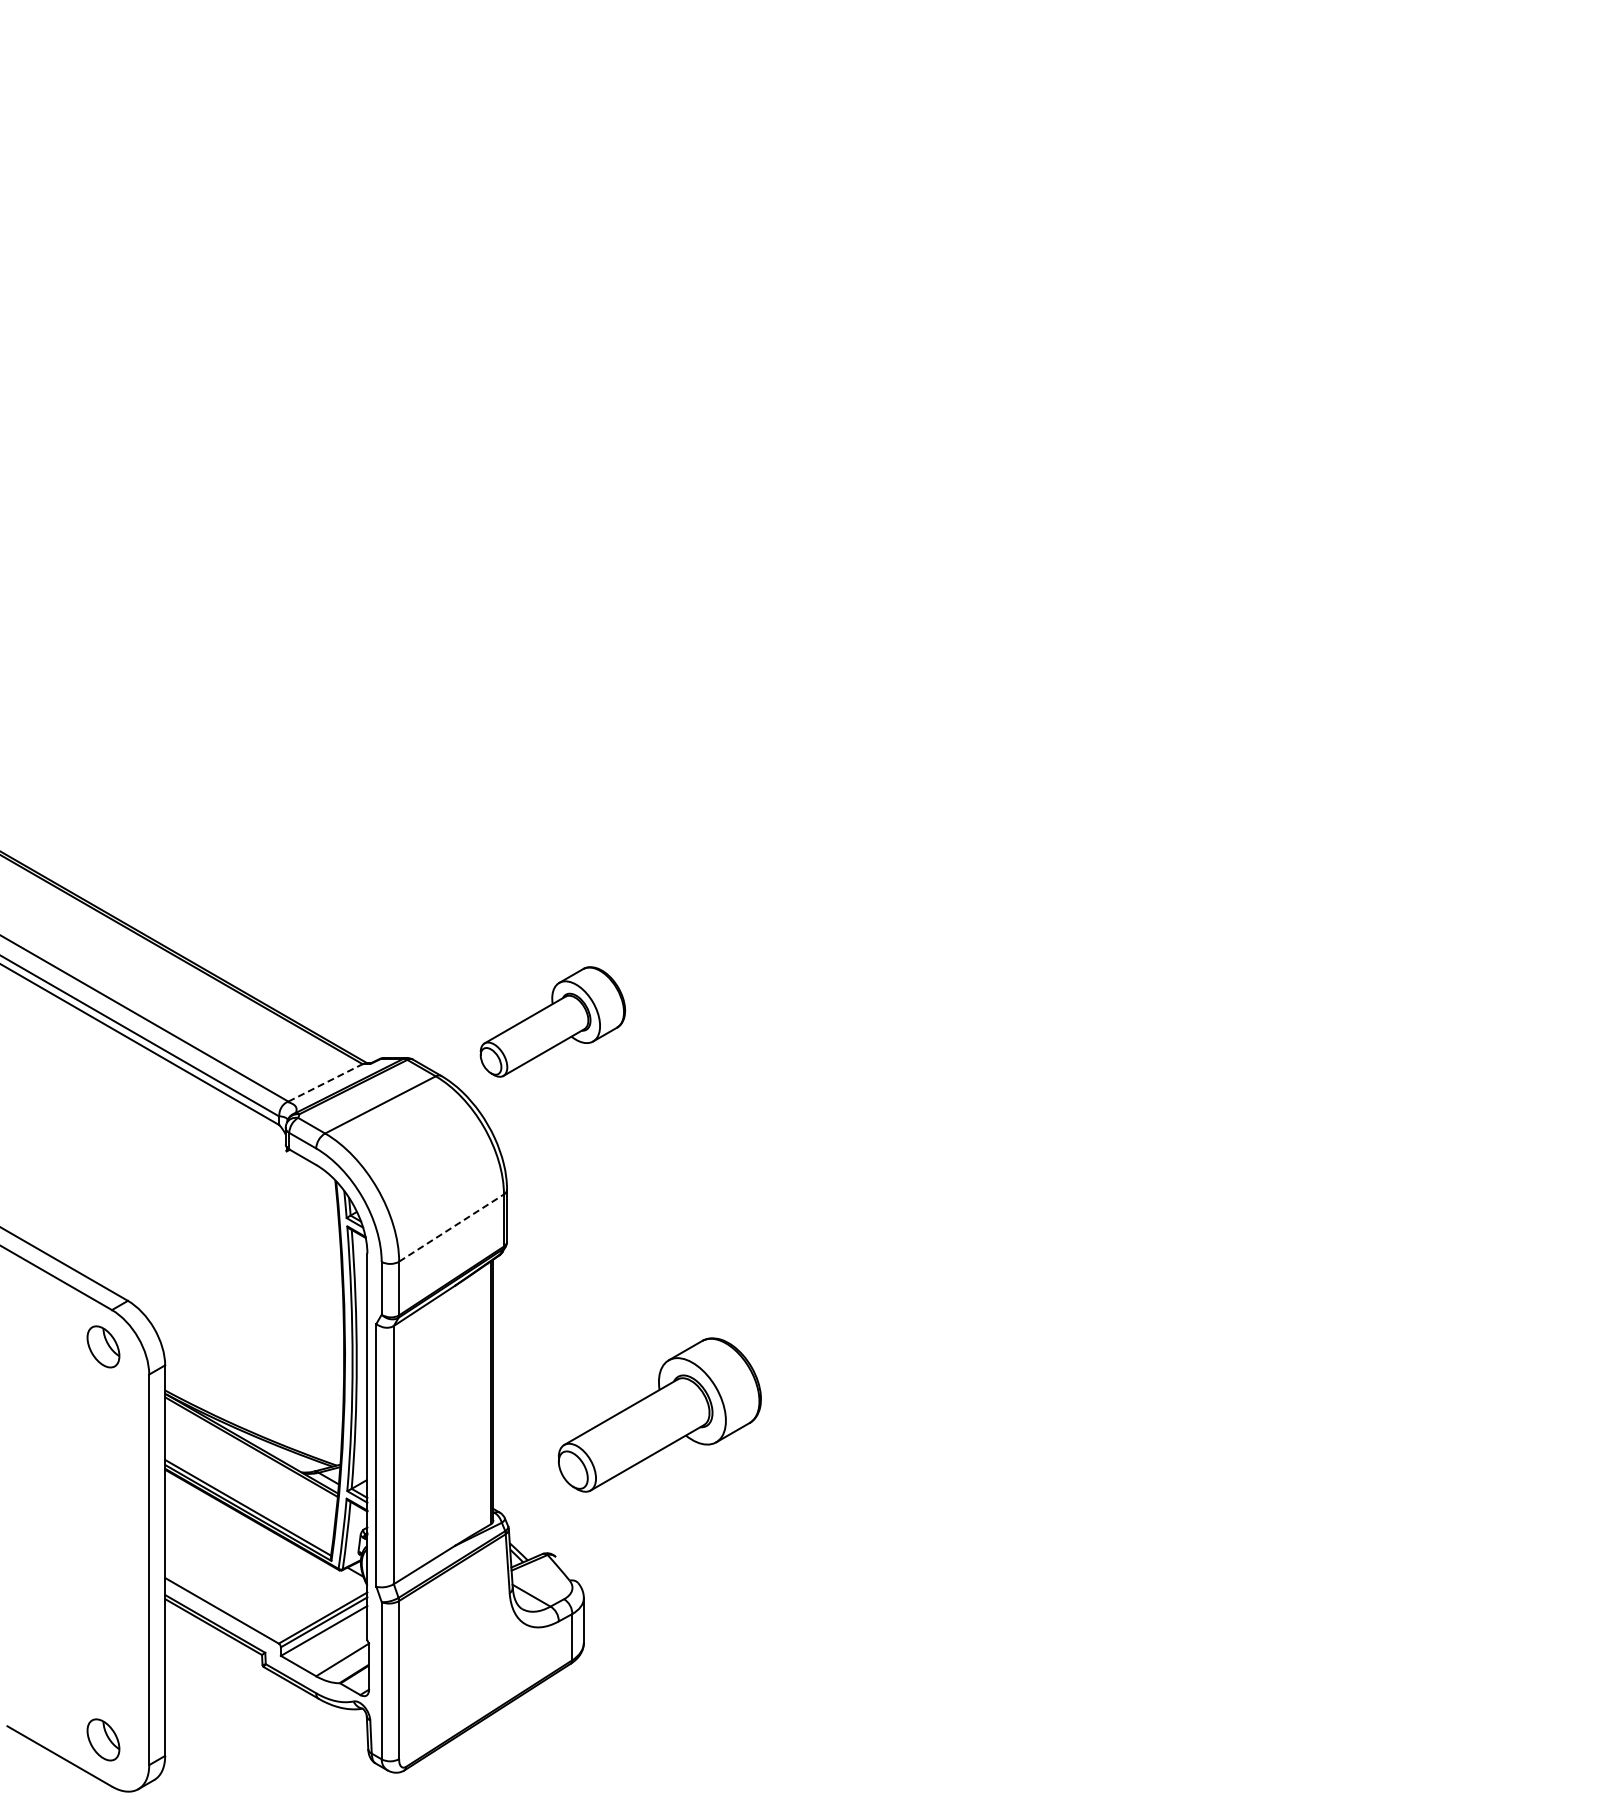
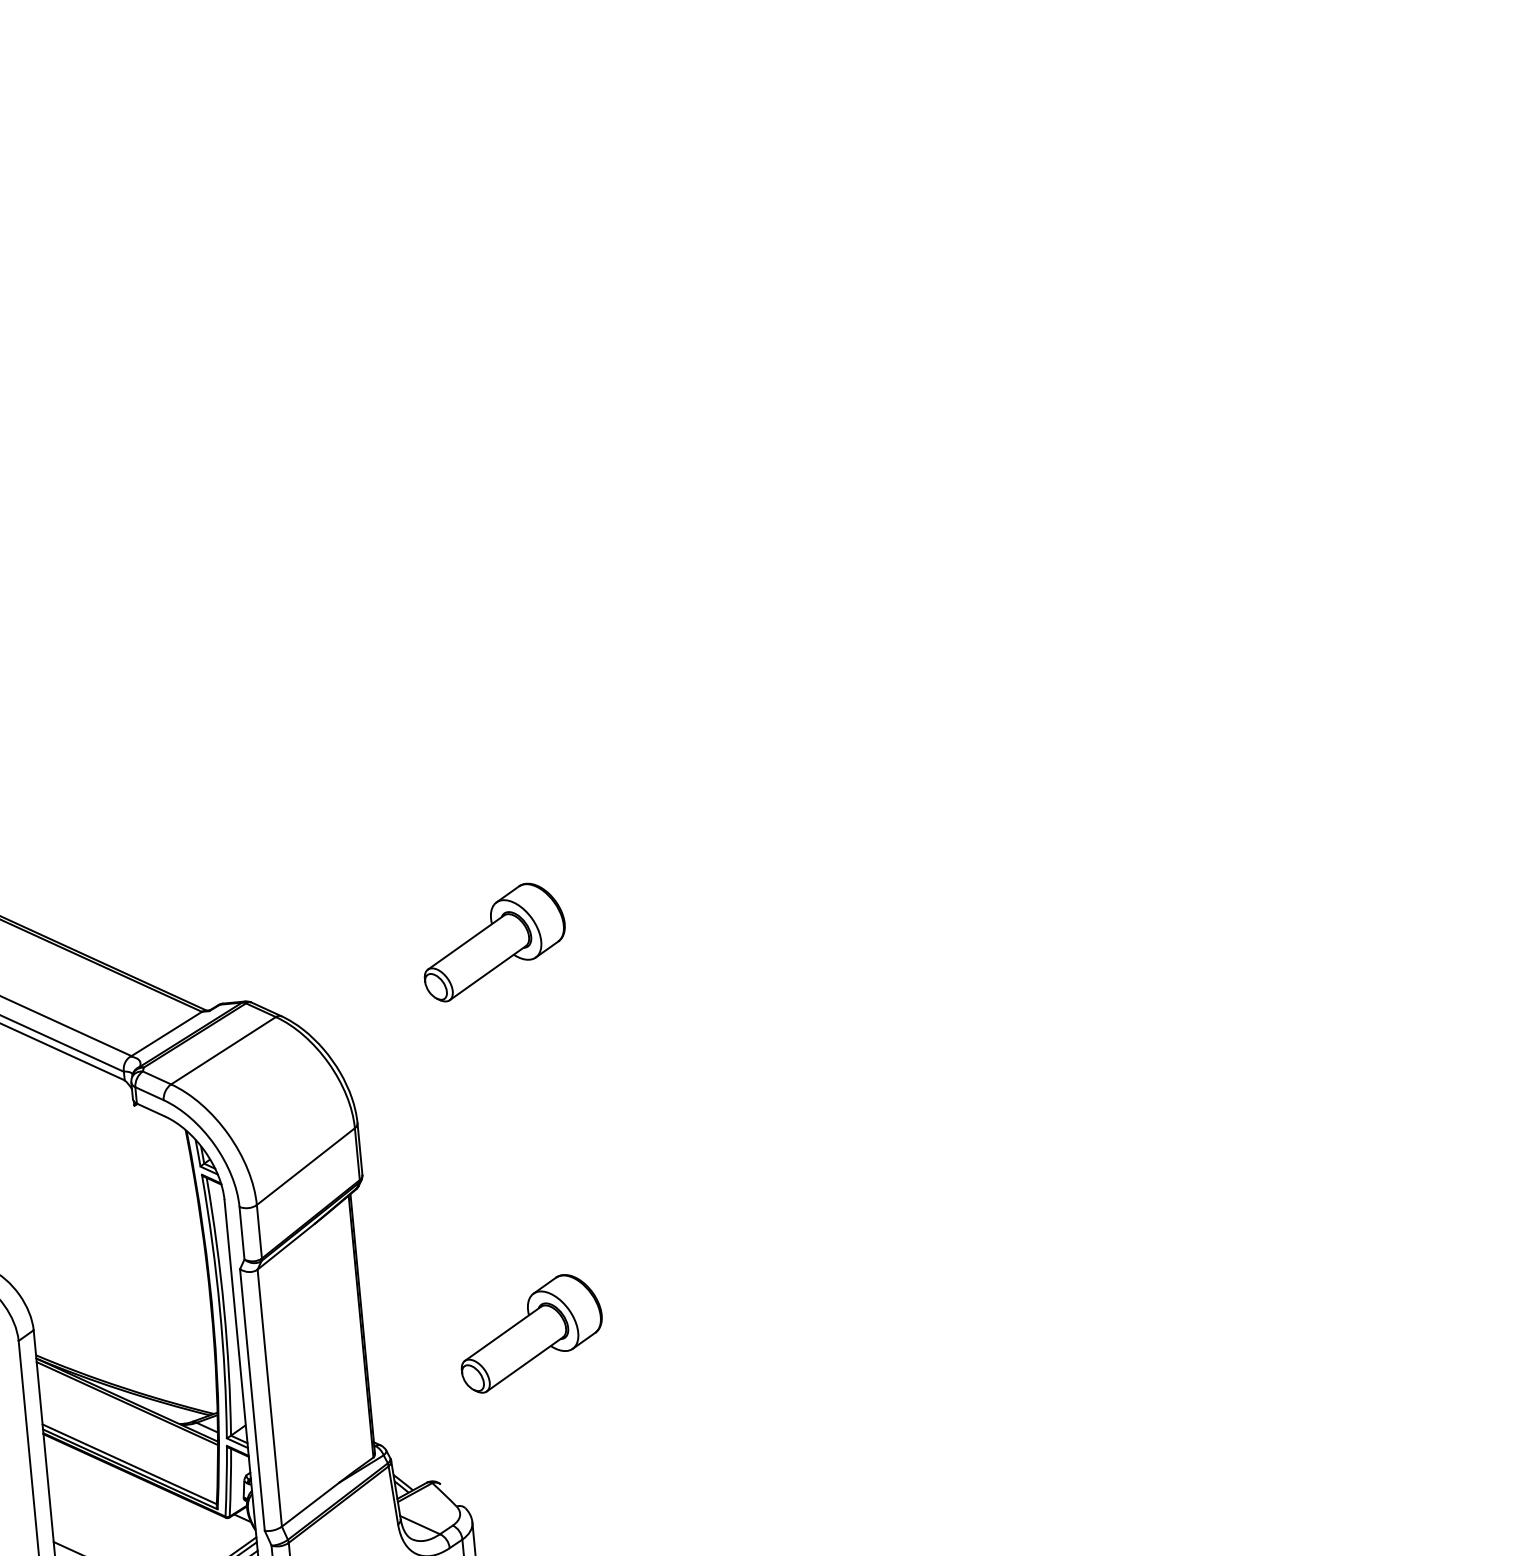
part: (552, 1021) -> (493, 941), moved
line: (325, 1082) -> (166, 1033), dashed -> solid
line: (451, 1227) -> (305, 1166), dashed -> solid
part: (659, 1414) -> (530, 1332), size x0.71

